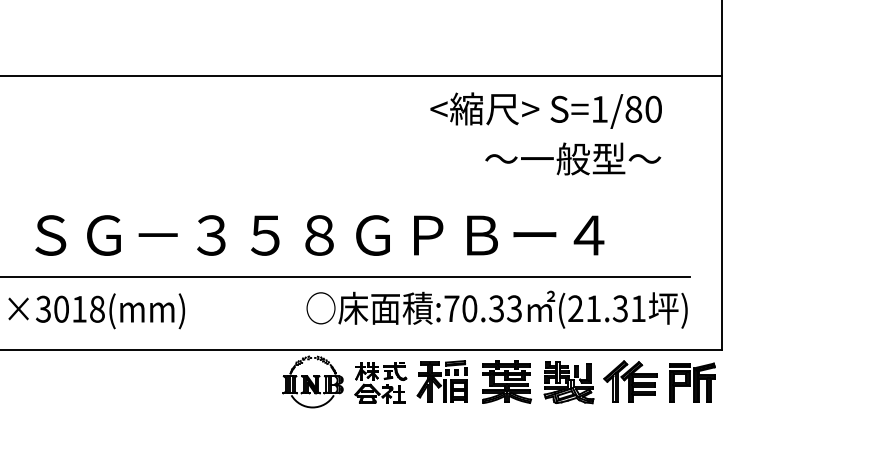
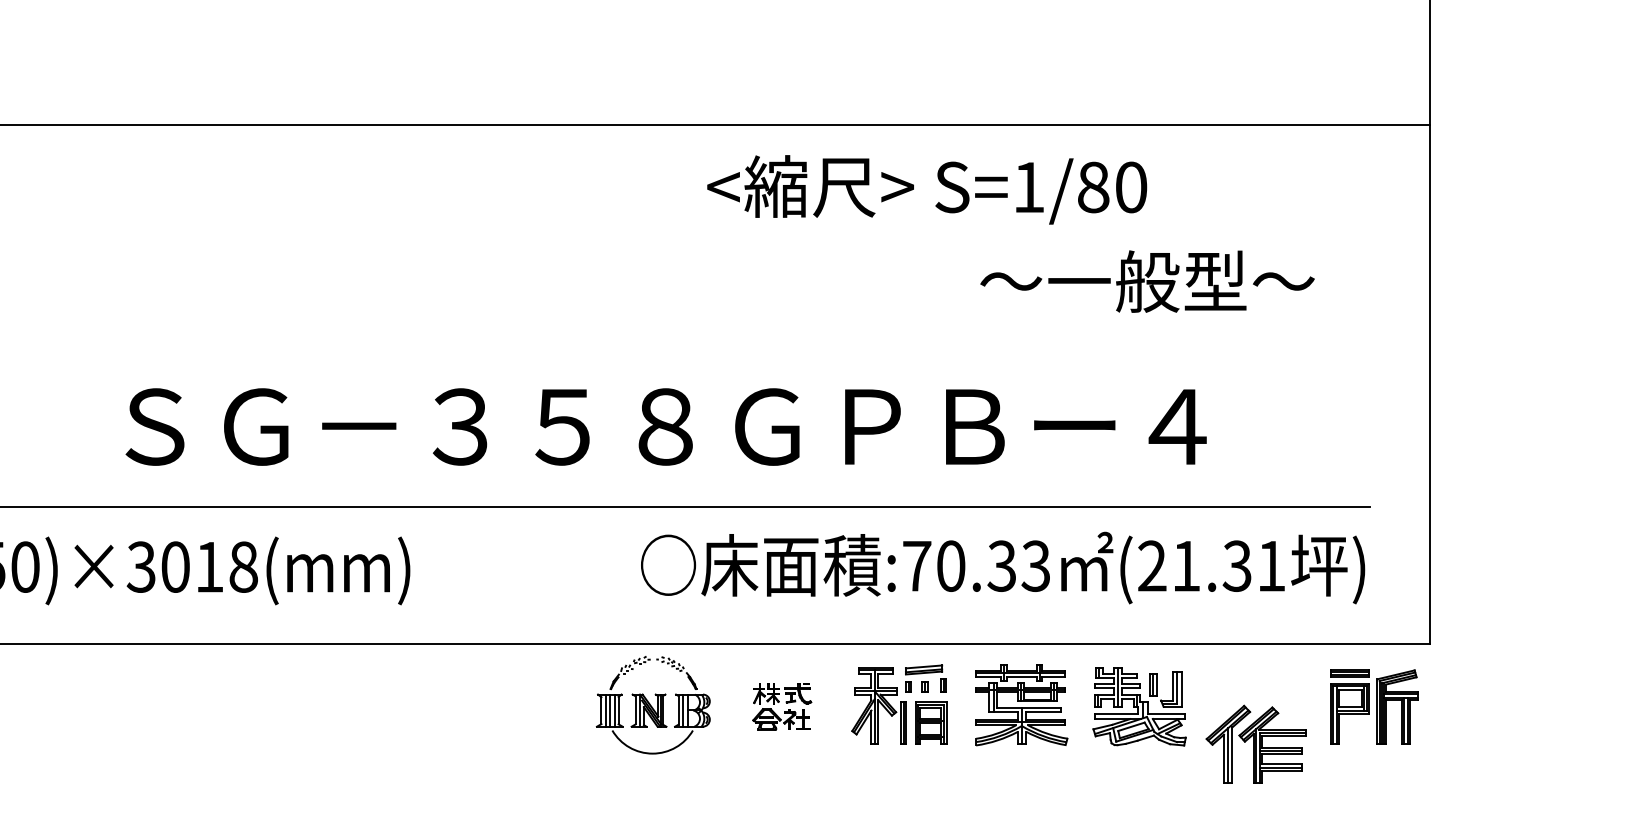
text: (545, 110) -> (925, 189), moved
part: (630, 381) -> (1256, 744), moved
part: (380, 382) -> (781, 706), size x0.6

